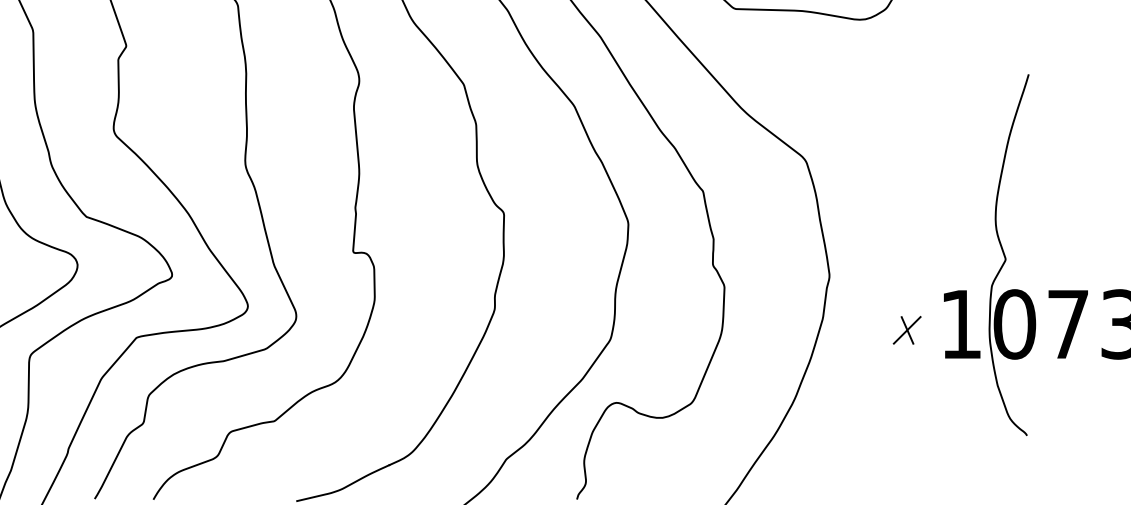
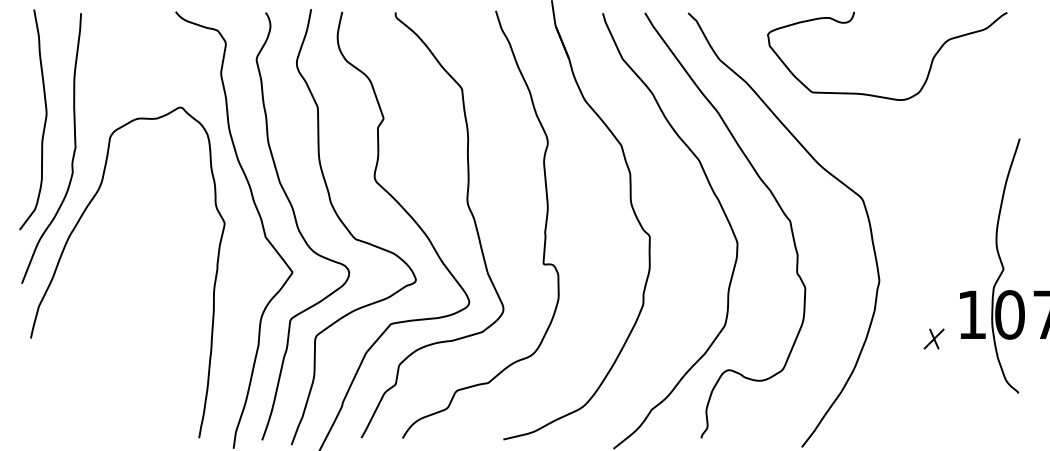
part: (906, 329) -> (933, 338), moved

